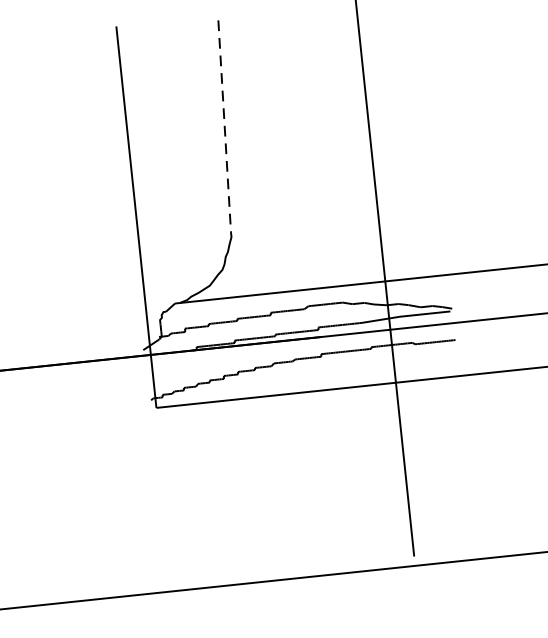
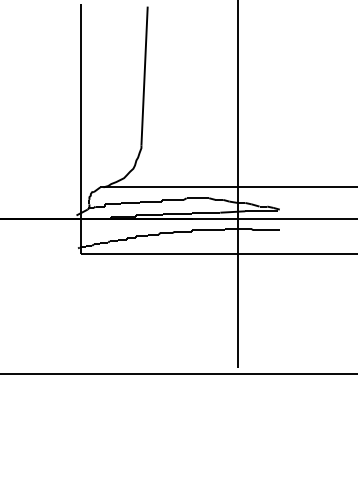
line: (224, 127) -> (144, 76), dashed -> solid

